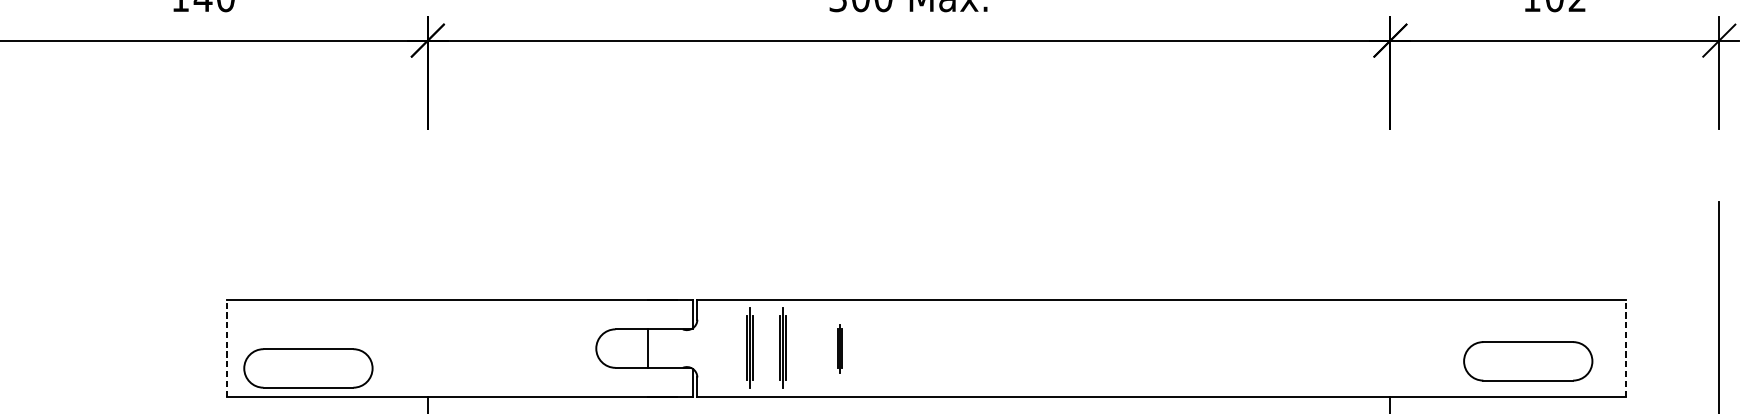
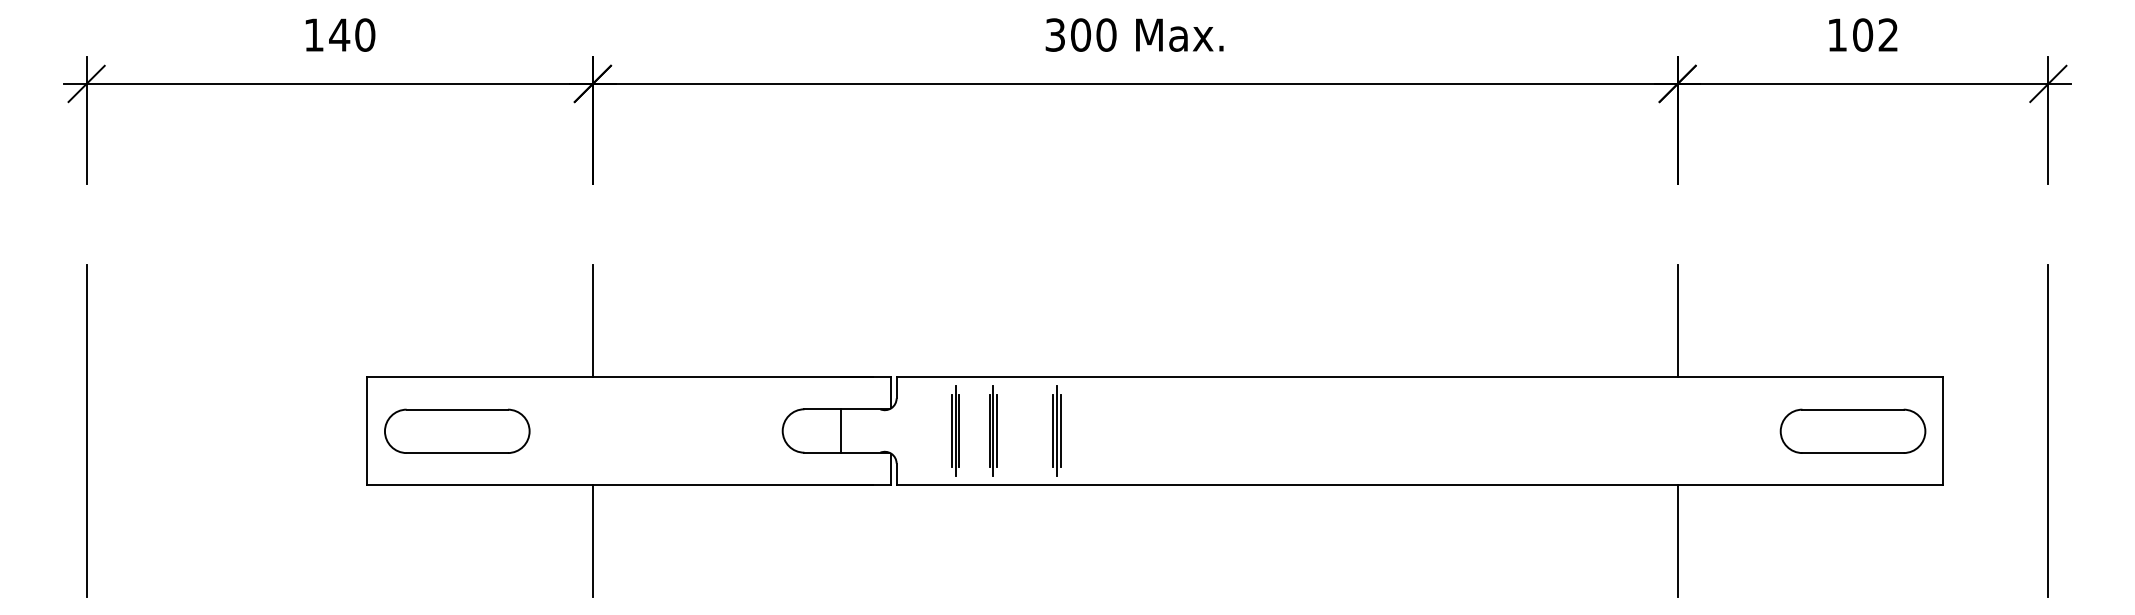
line: (427, 250) -> (592, 320), added
line: (1390, 250) -> (1677, 320), added
line: (226, 348) -> (366, 430), dashed -> solid
part: (839, 348) -> (1056, 430), size x1.67
line: (1626, 348) -> (1943, 430), dashed -> solid
part: (1527, 360) -> (1852, 430), moved
part: (308, 367) -> (457, 430), moved

